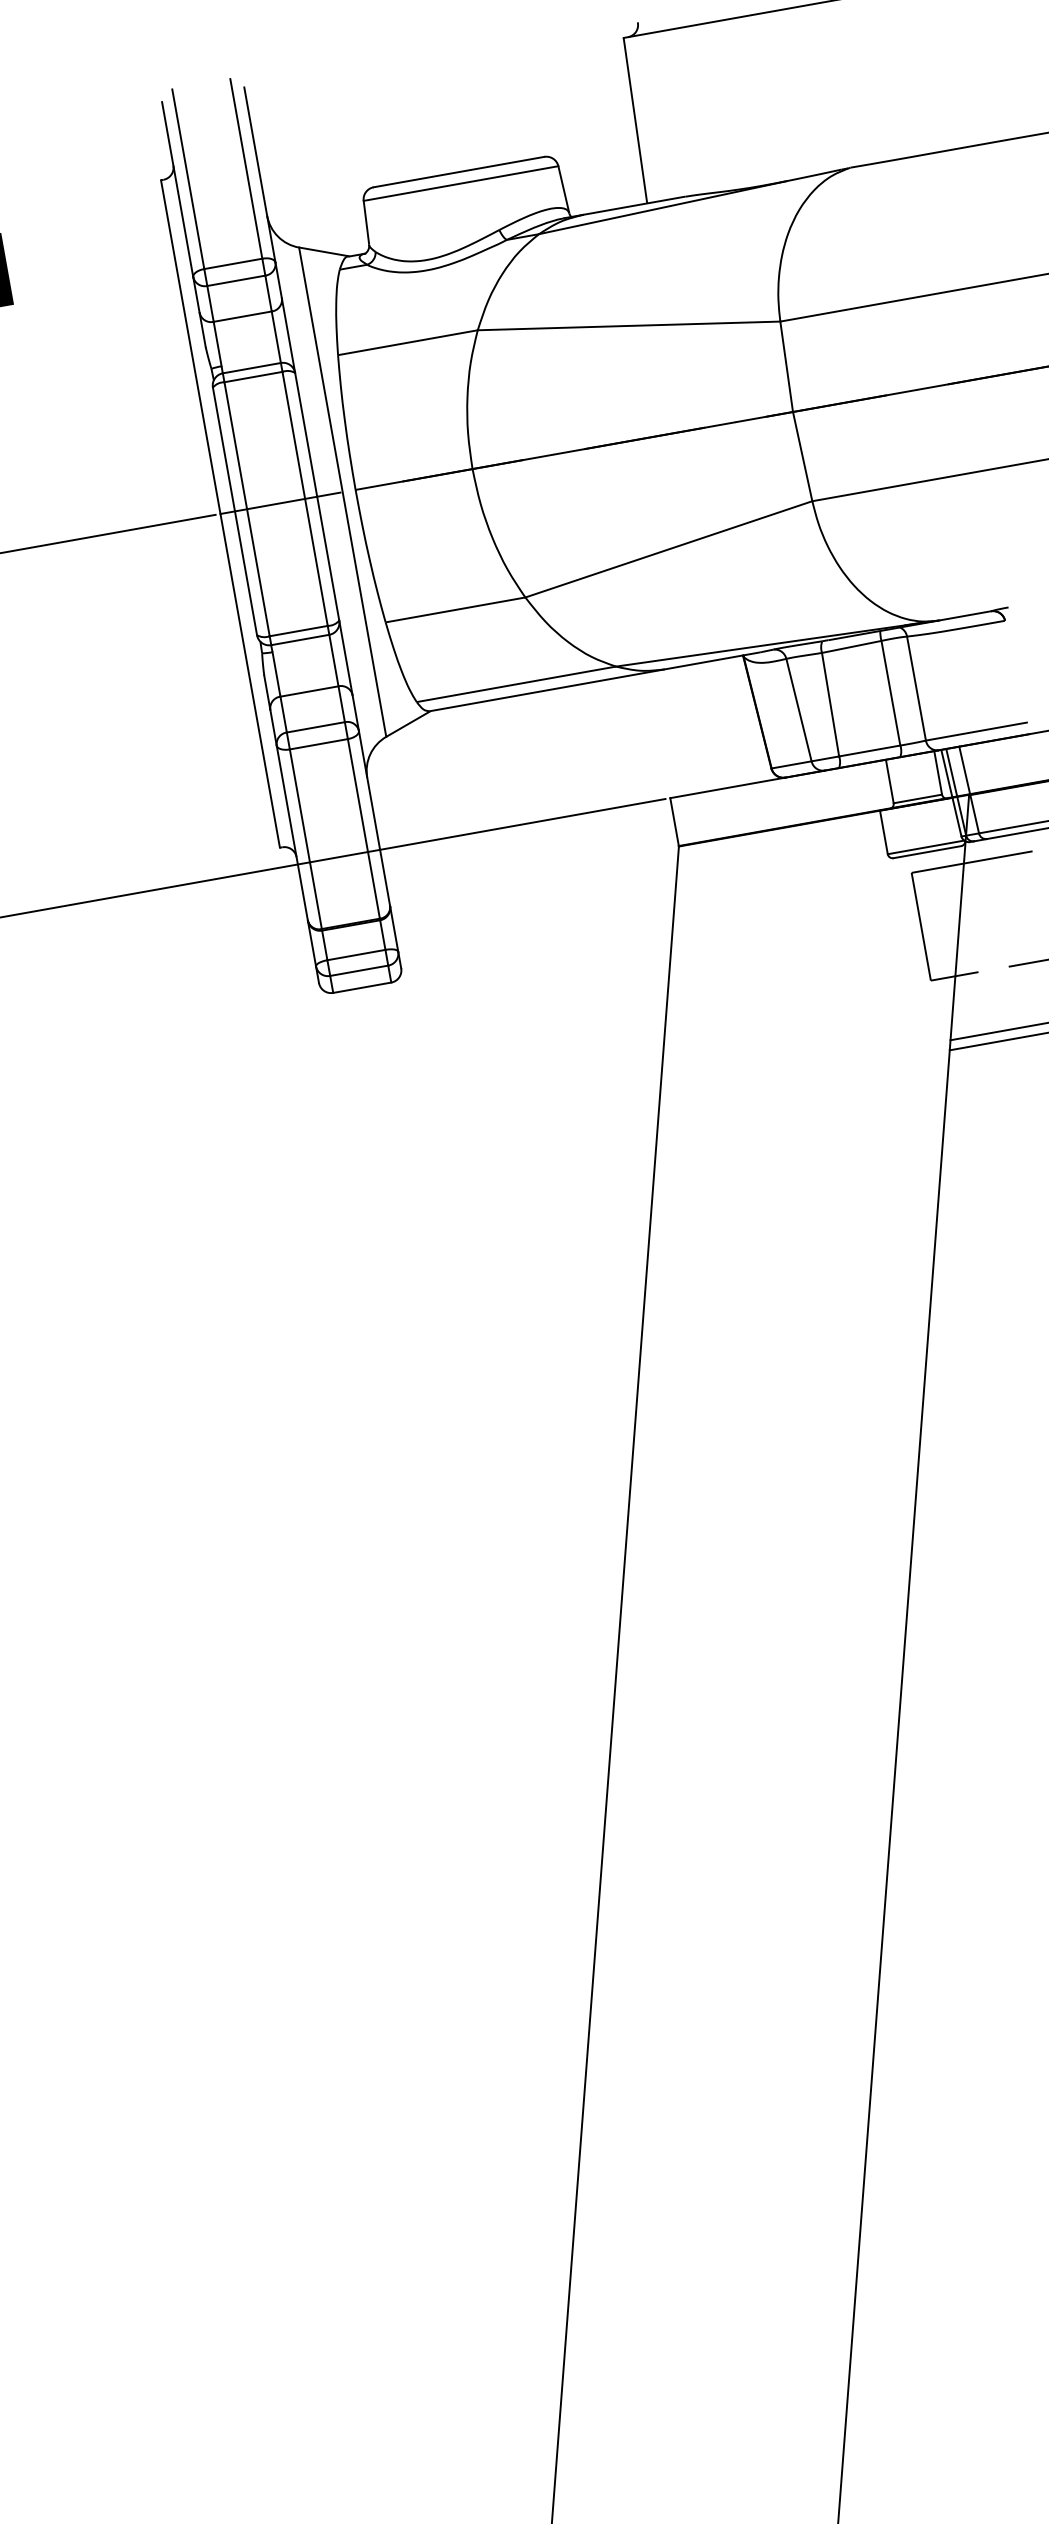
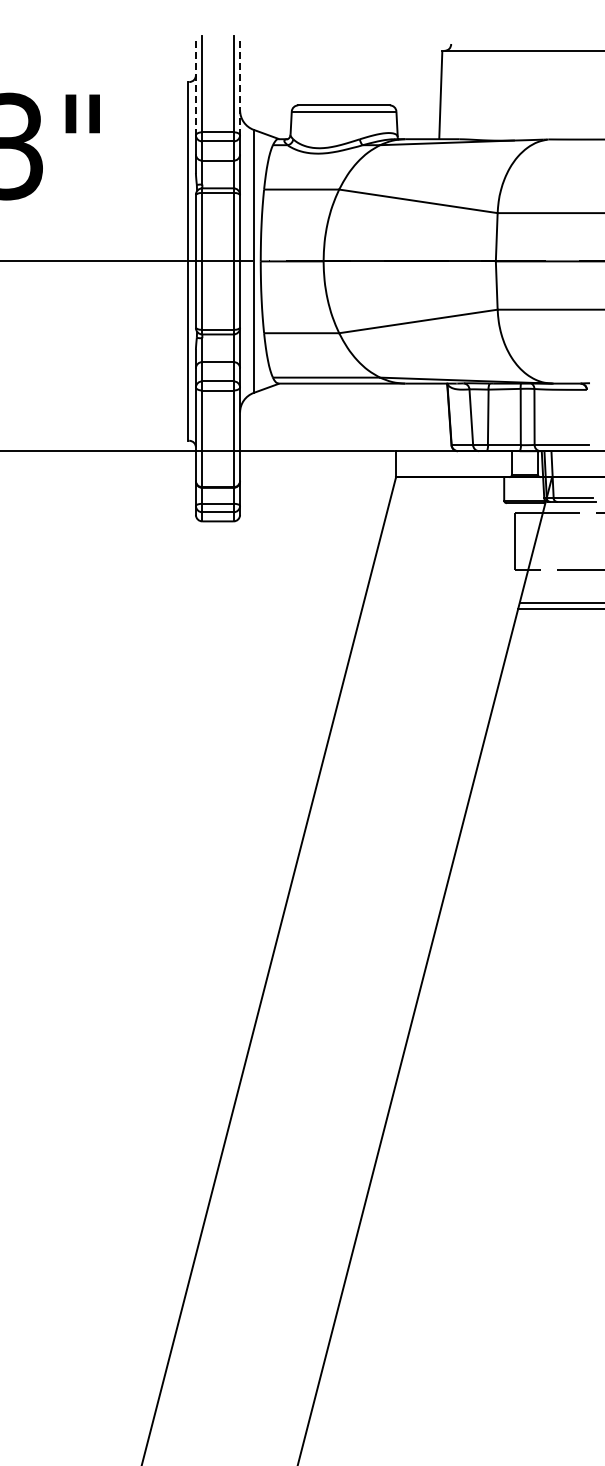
line: (260, 174) -> (240, 88), solid -> dashed
line: (176, 188) -> (195, 87), solid -> dashed

